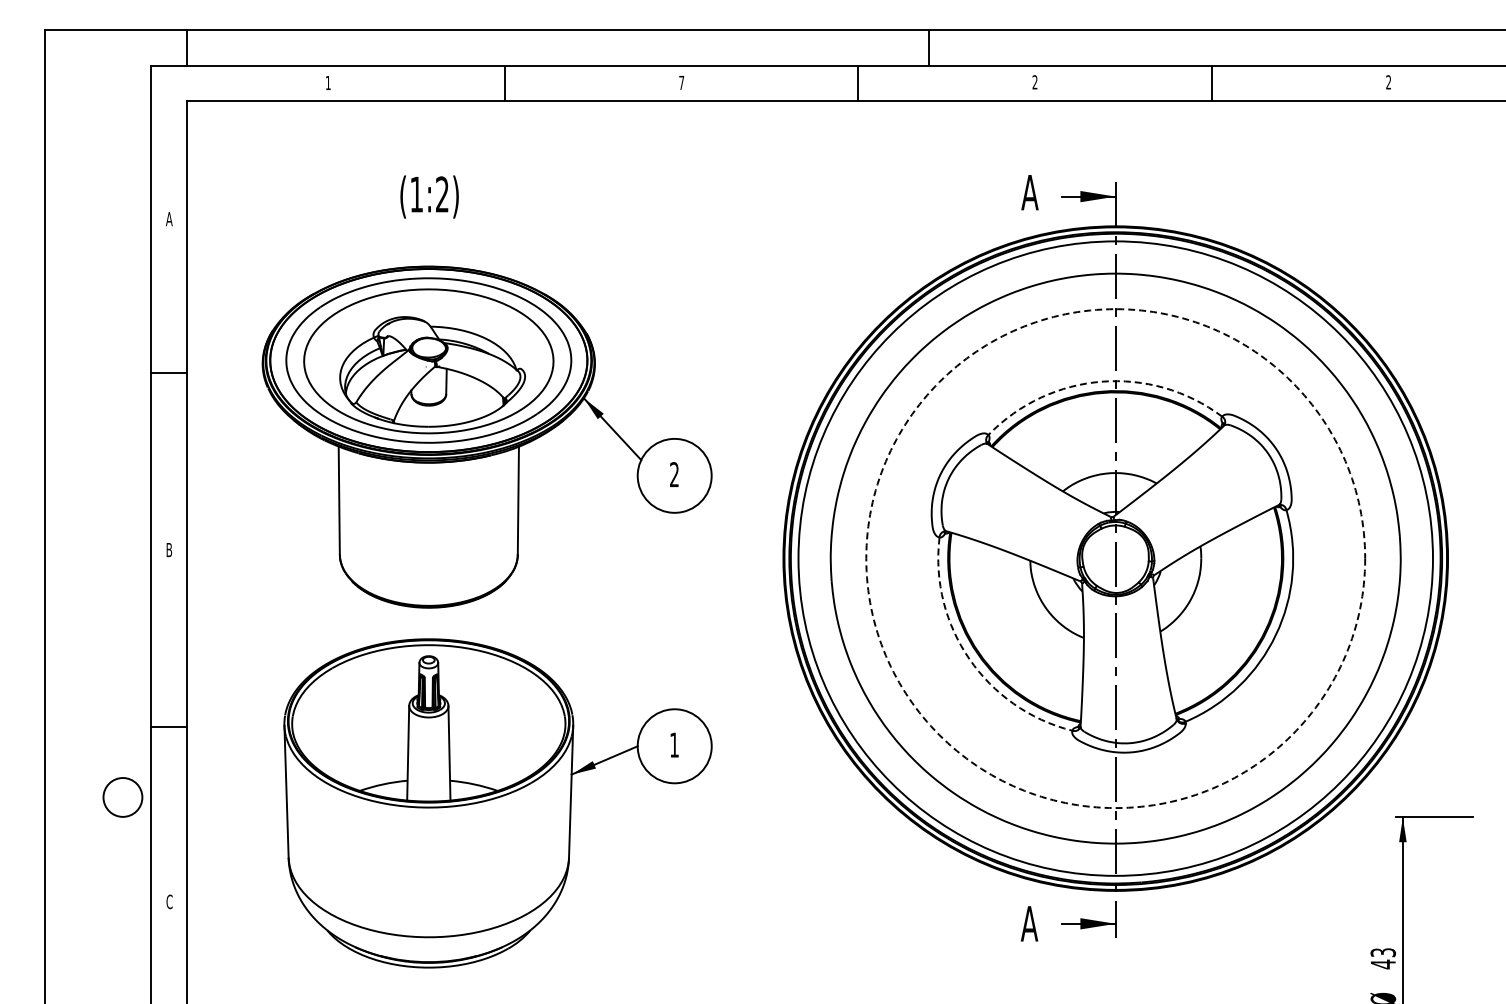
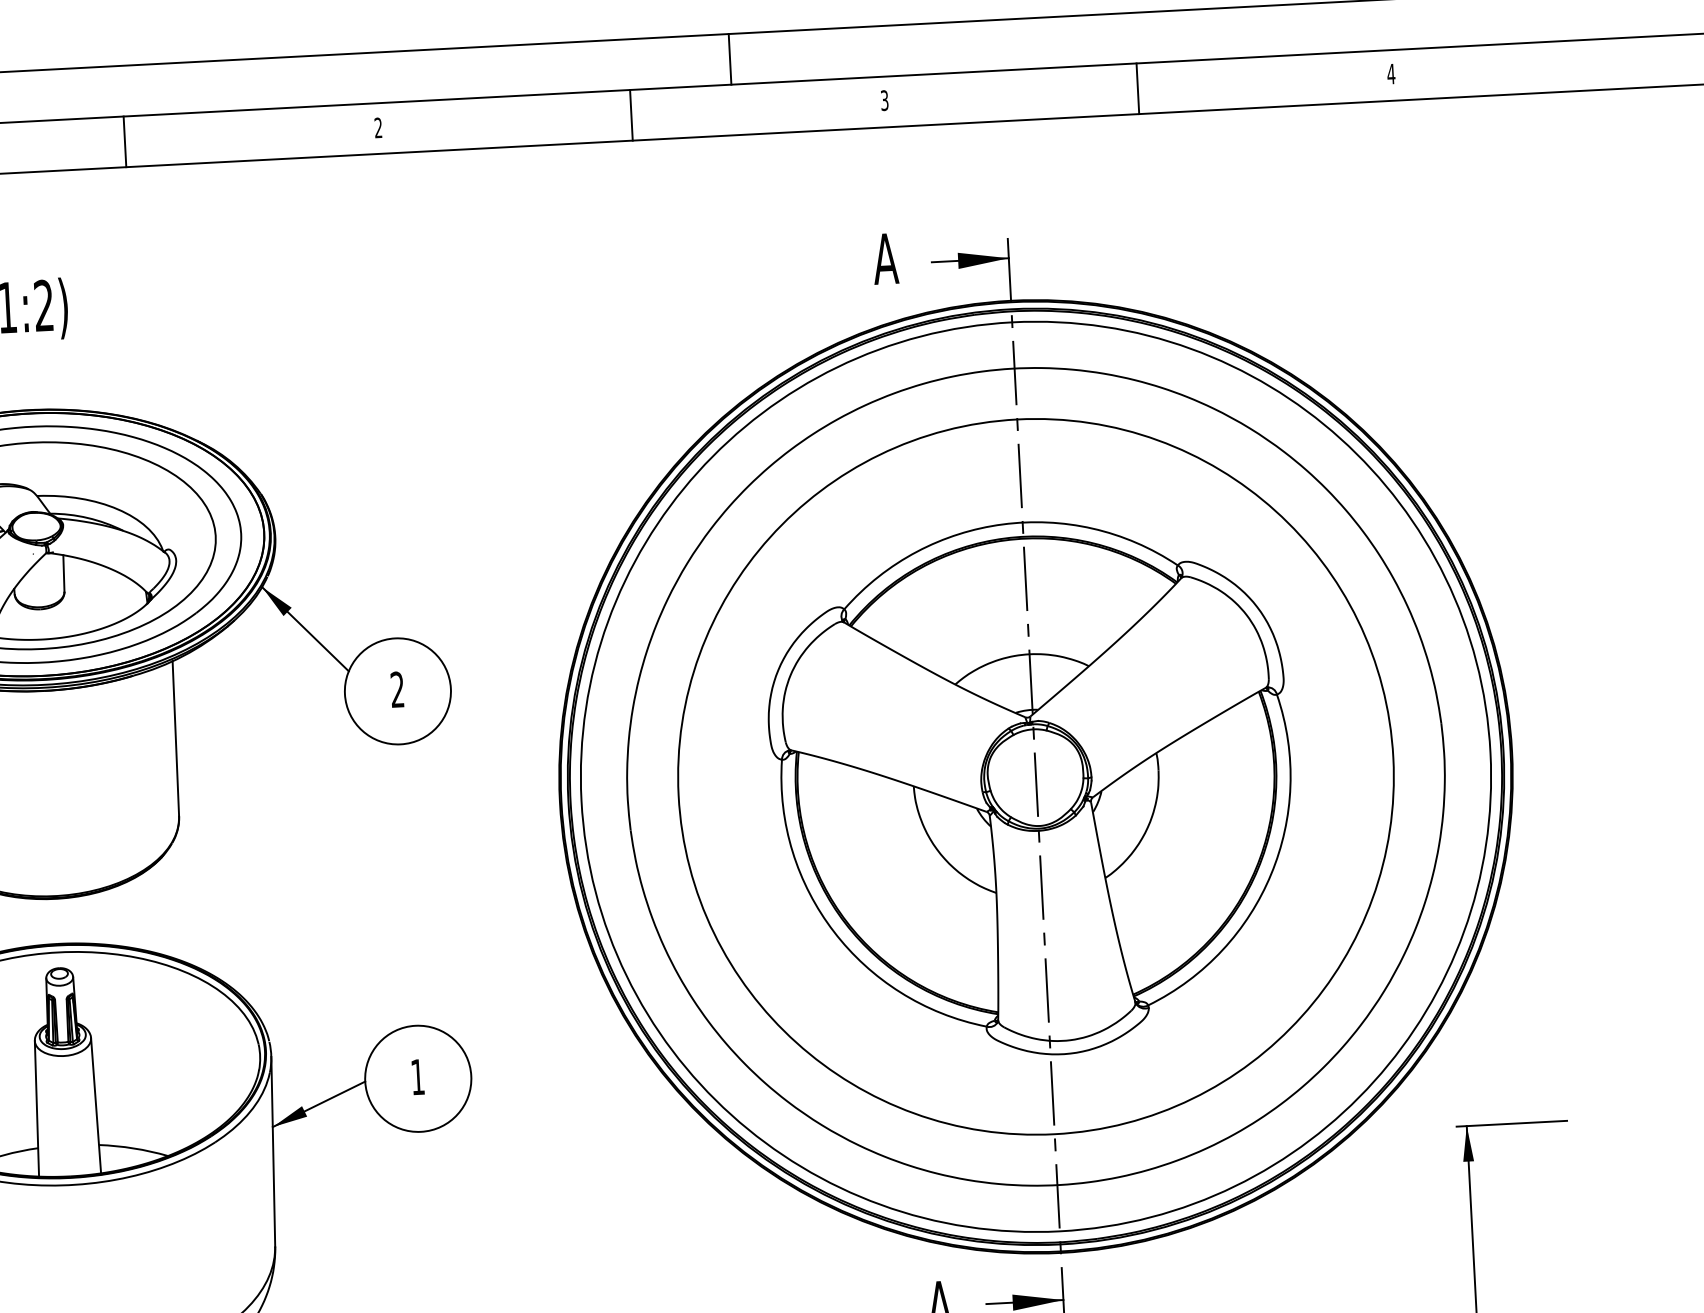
text: (681, 82) -> (378, 127), 7 -> 2
text: (1034, 82) -> (883, 100), 2 -> 3
text: (1388, 82) -> (1391, 74), 2 -> 4
arc: (1101, 381) -> (1002, 524), dashed -> solid
circle: (1115, 558) -> (1035, 776), dashed -> solid
arc: (969, 659) -> (834, 932), dashed -> solid

